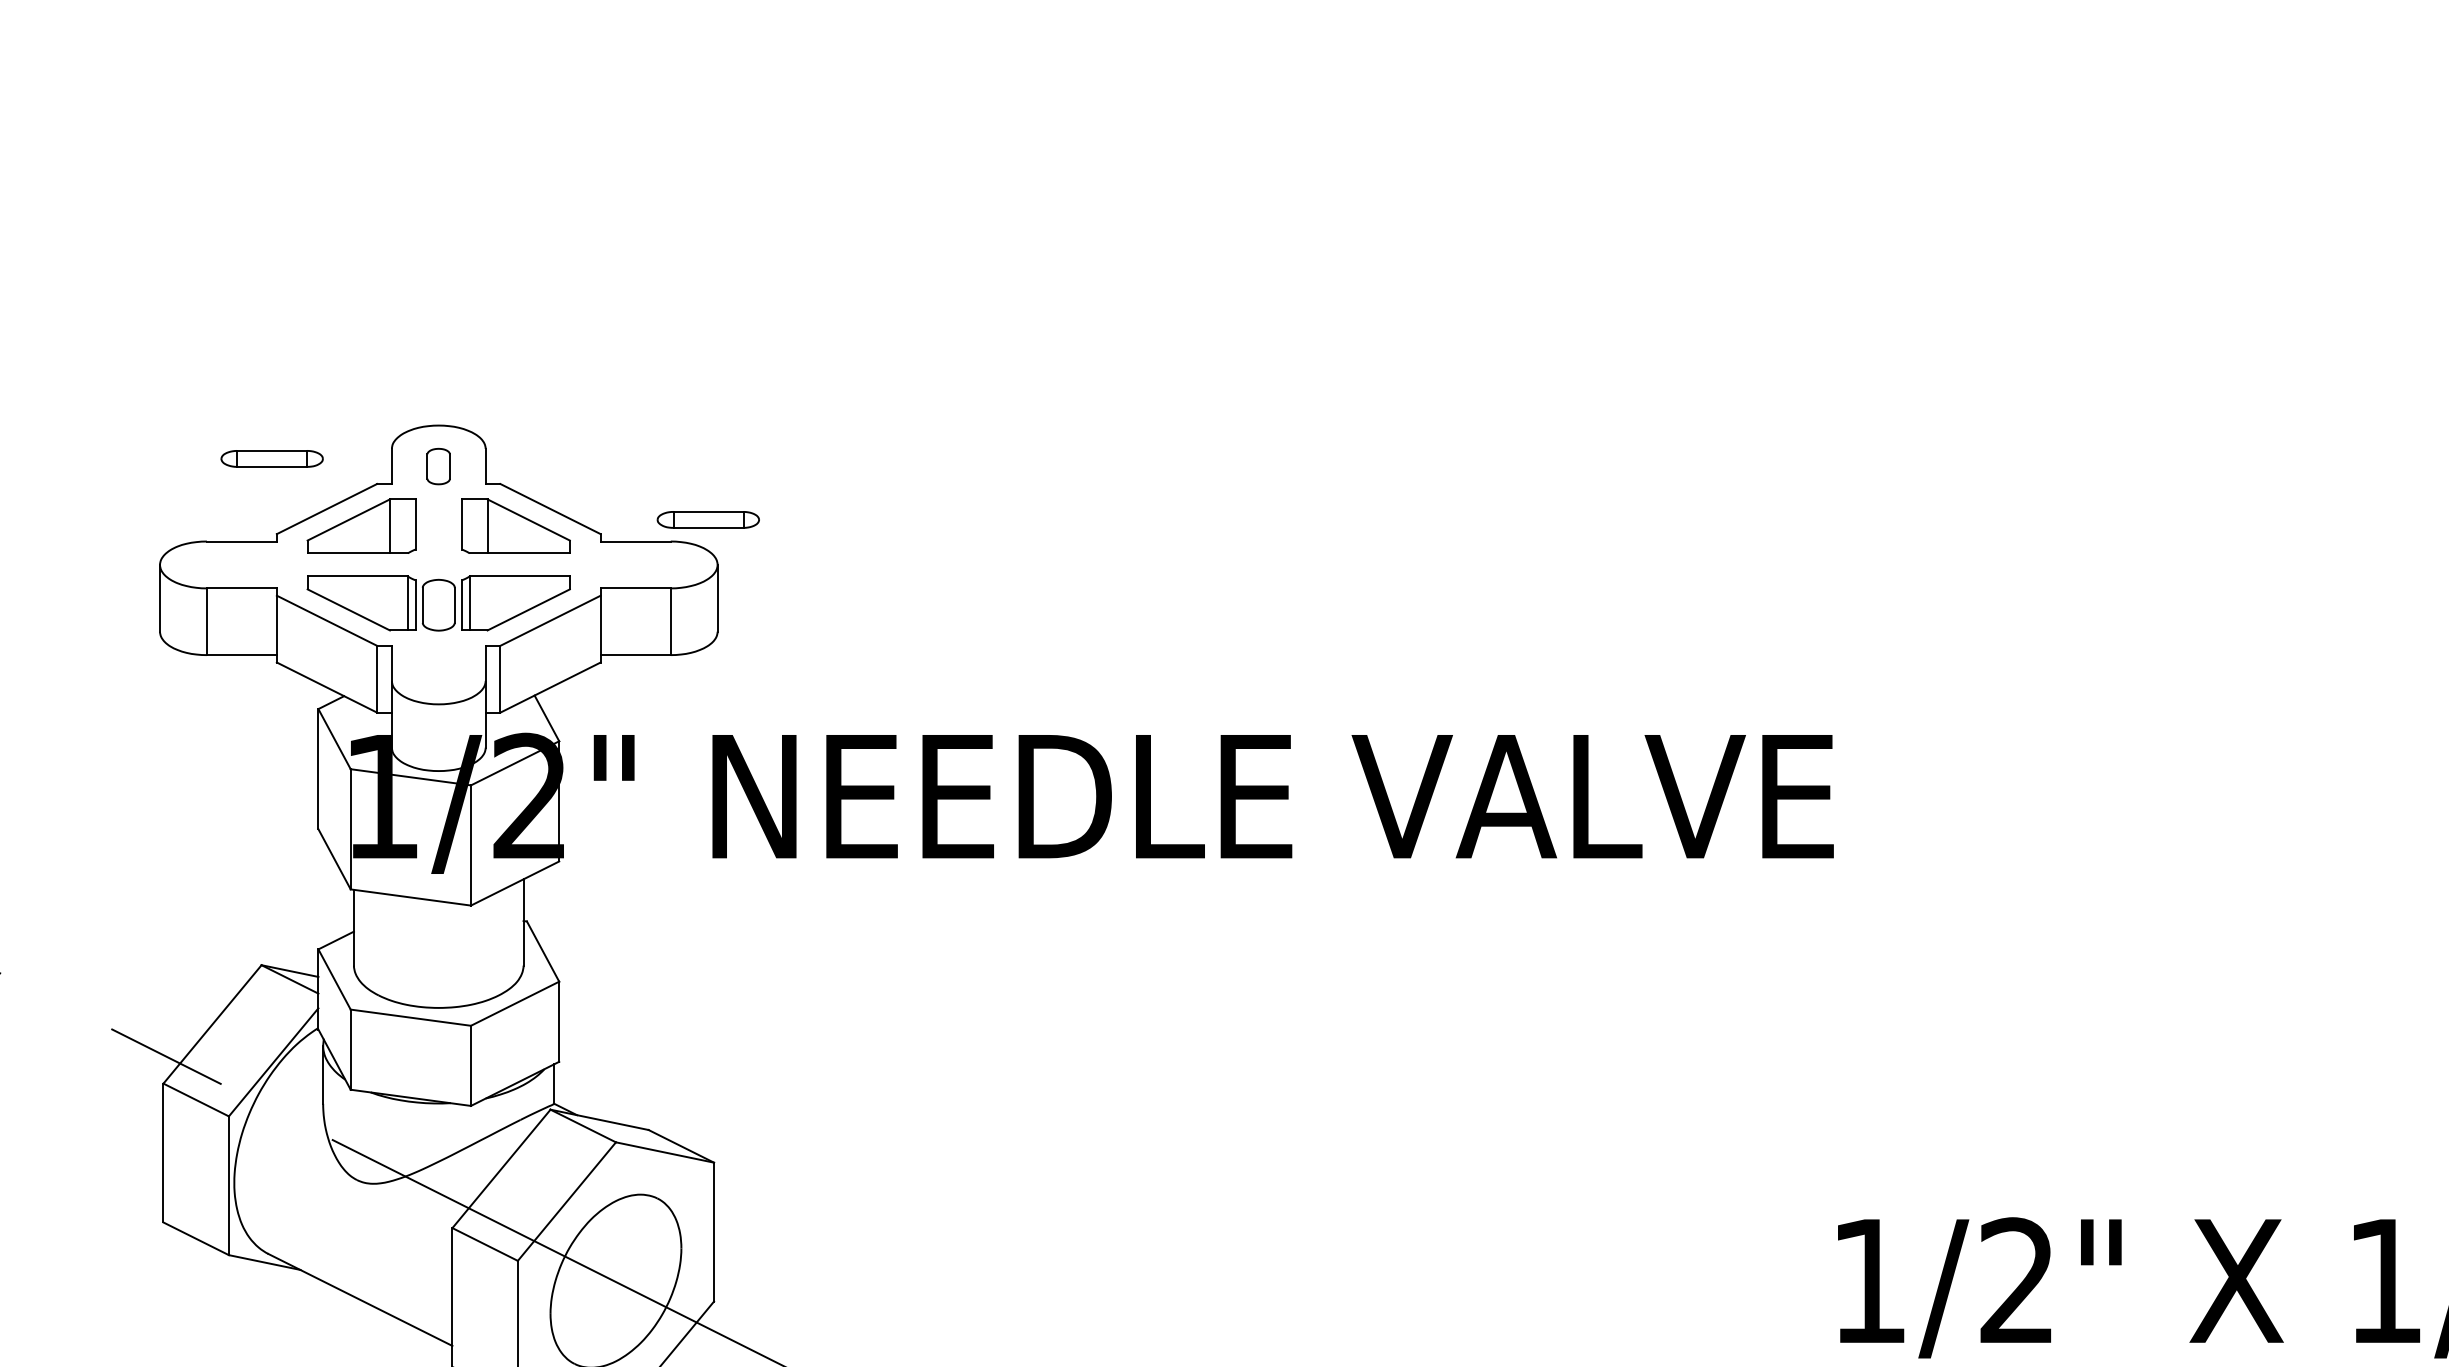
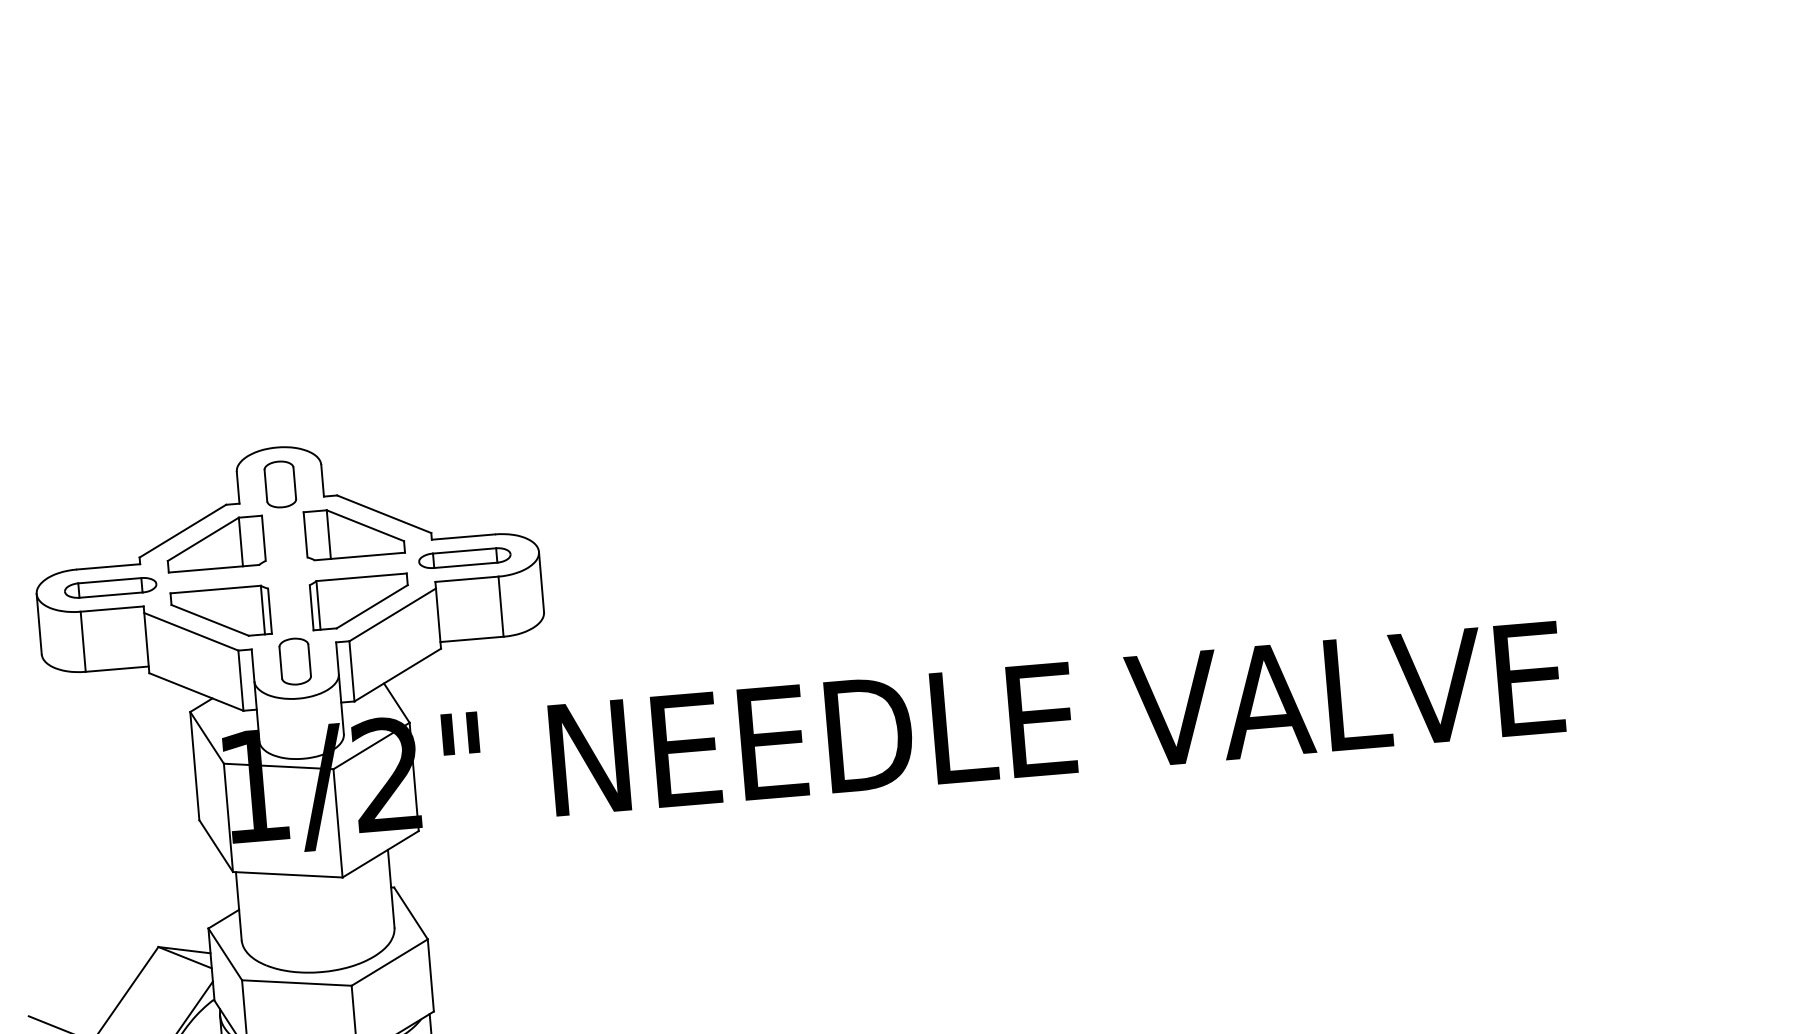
part: (271, 458) -> (110, 587), moved
part: (438, 466) -> (280, 484), size x1.43
part: (707, 519) -> (464, 557), moved
part: (438, 604) -> (294, 660), moved

